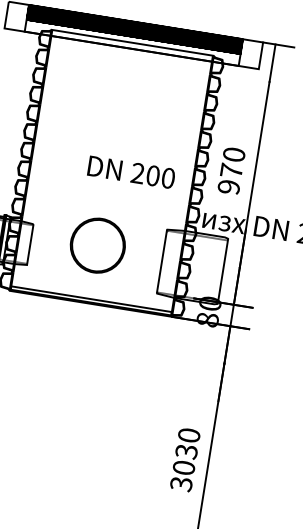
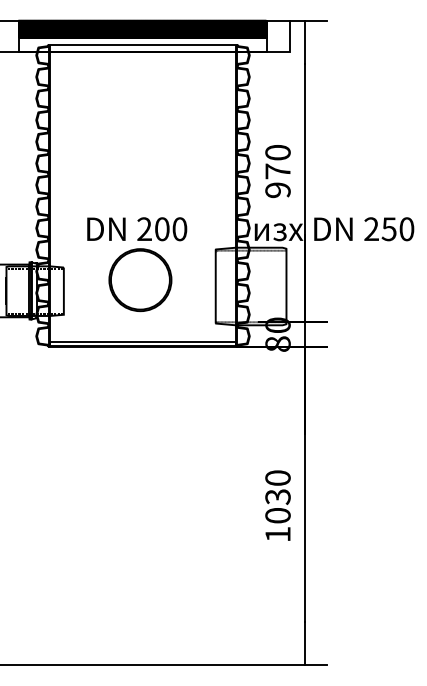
text: (131, 172) -> (137, 229), moved
text: (180, 484) -> (277, 534), 3030 -> 1030

